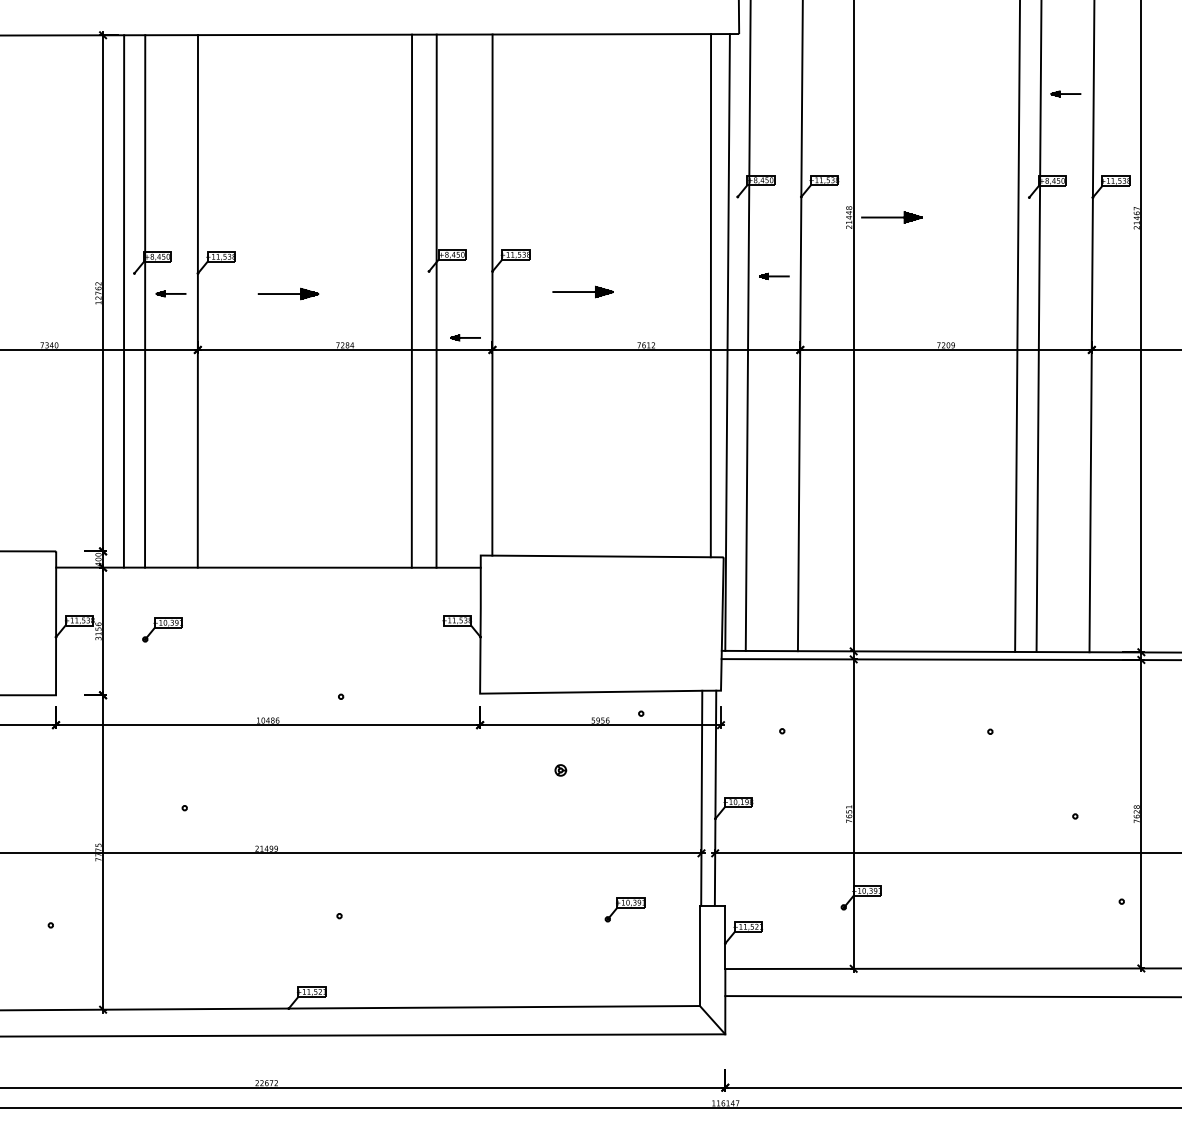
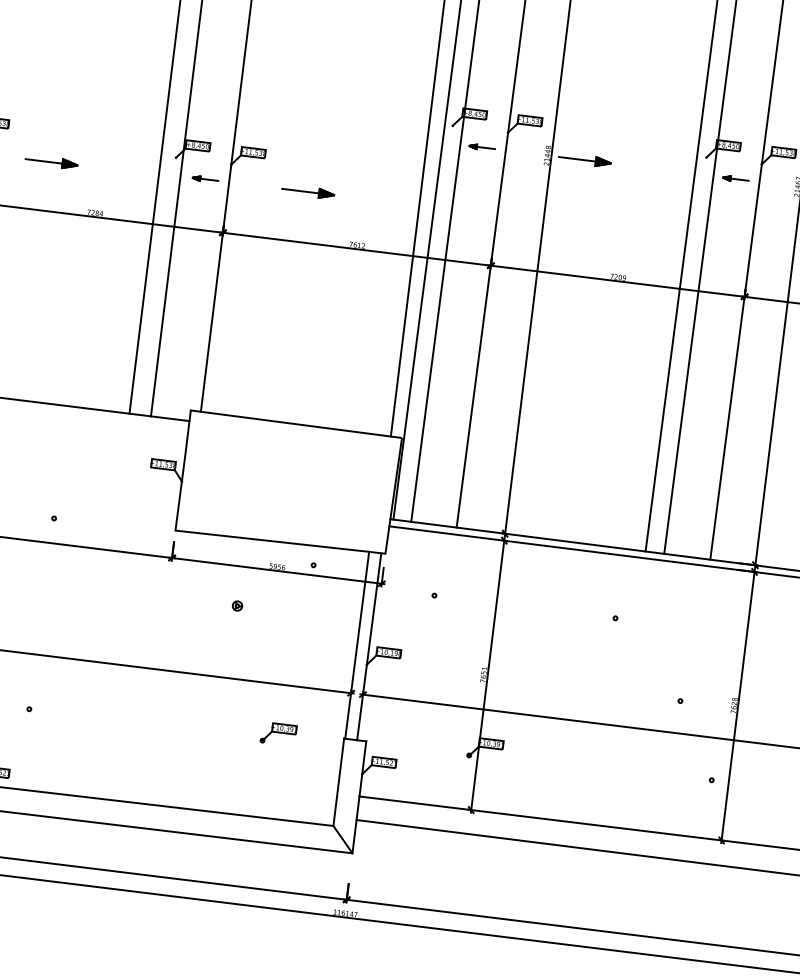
part: (1065, 93) -> (735, 178), moved
part: (774, 275) -> (482, 146), moved
part: (465, 337) -> (205, 179), moved

